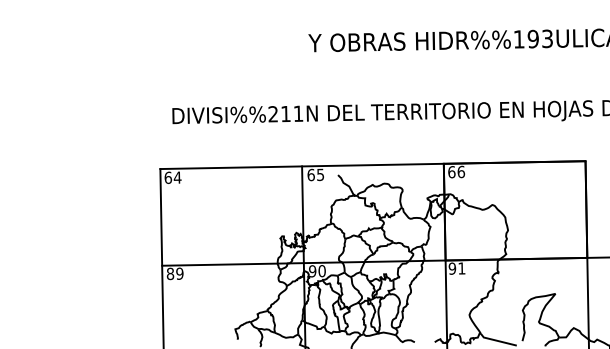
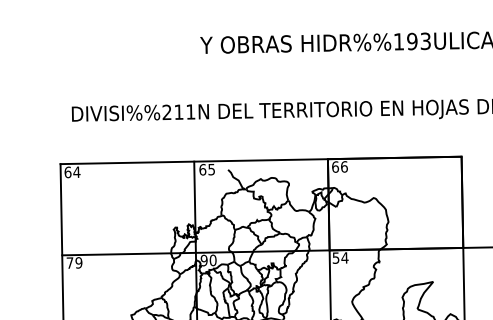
text: (456, 268) -> (339, 257), 91 -> 54
text: (170, 273) -> (70, 262), 89 -> 79

